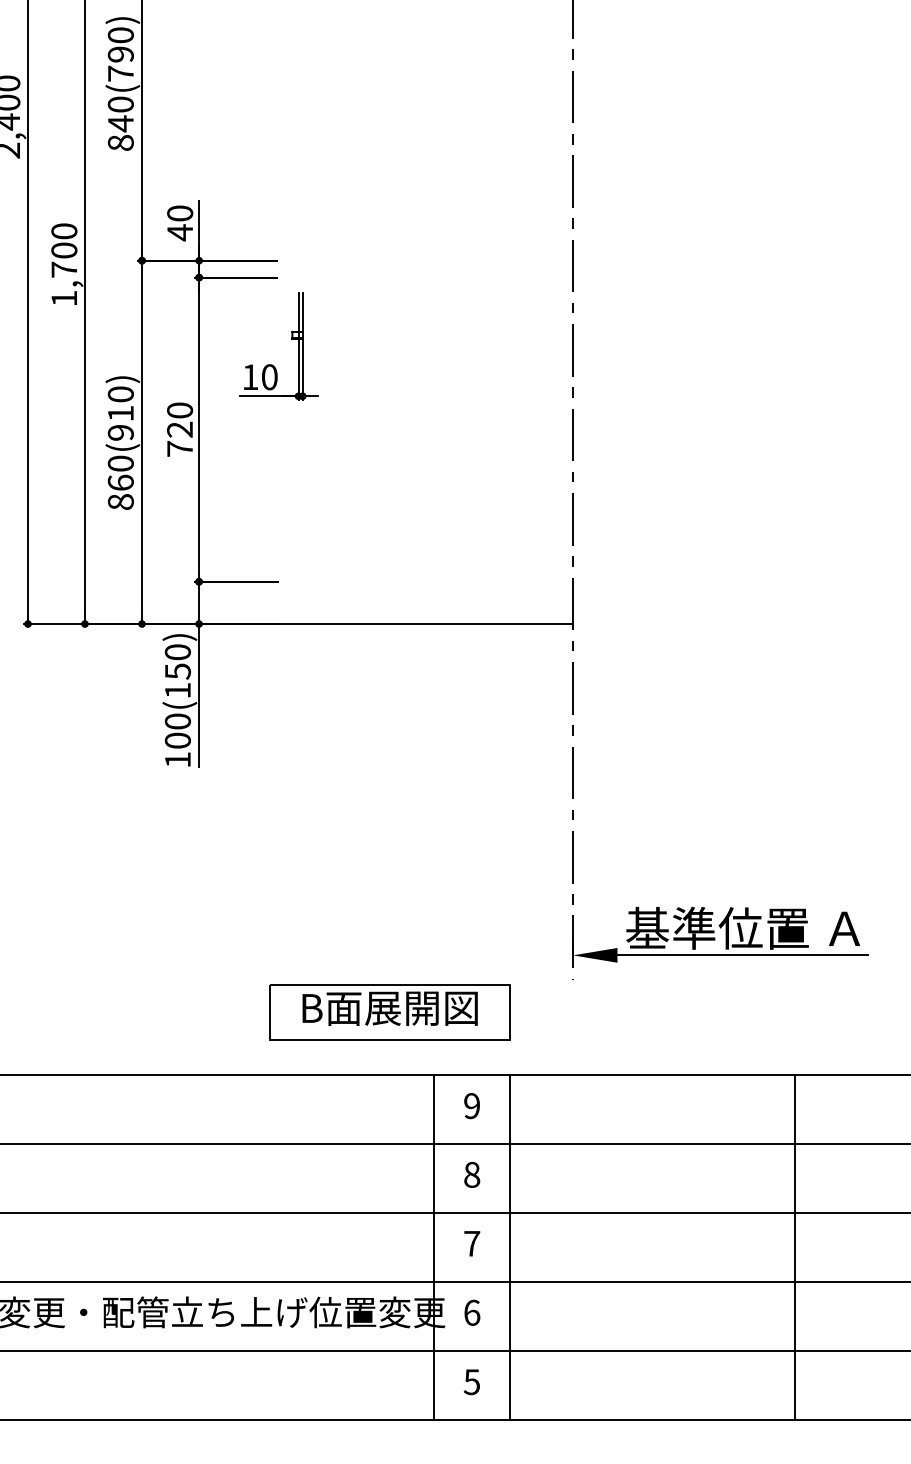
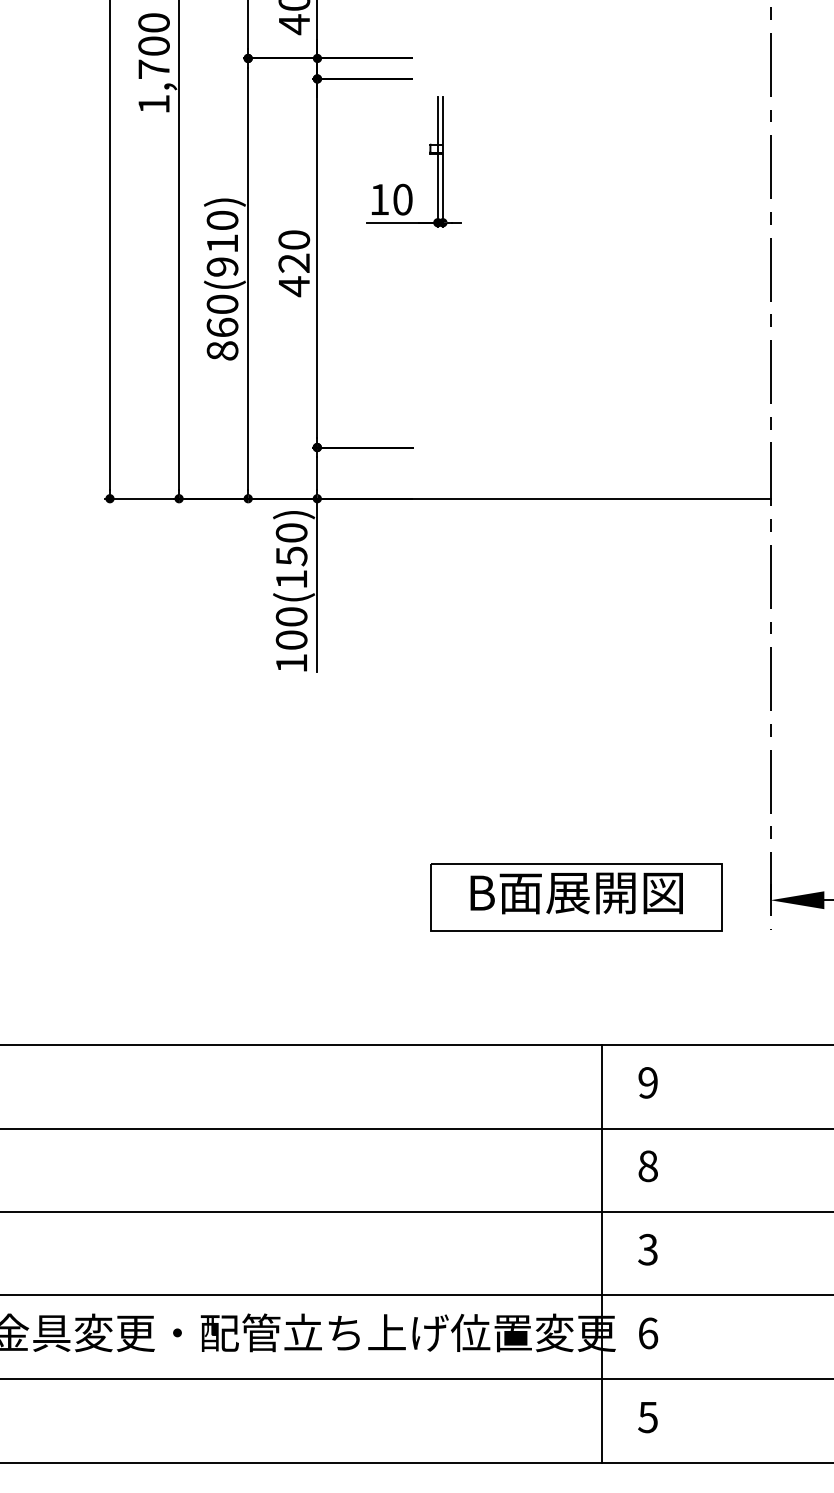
text: (179, 448) -> (293, 286), 720 -> 420
part: (389, 1012) -> (575, 897), moved
text: (471, 1243) -> (647, 1249), 7 -> 3
line: (510, 1247) -> (694, 1254), removed

